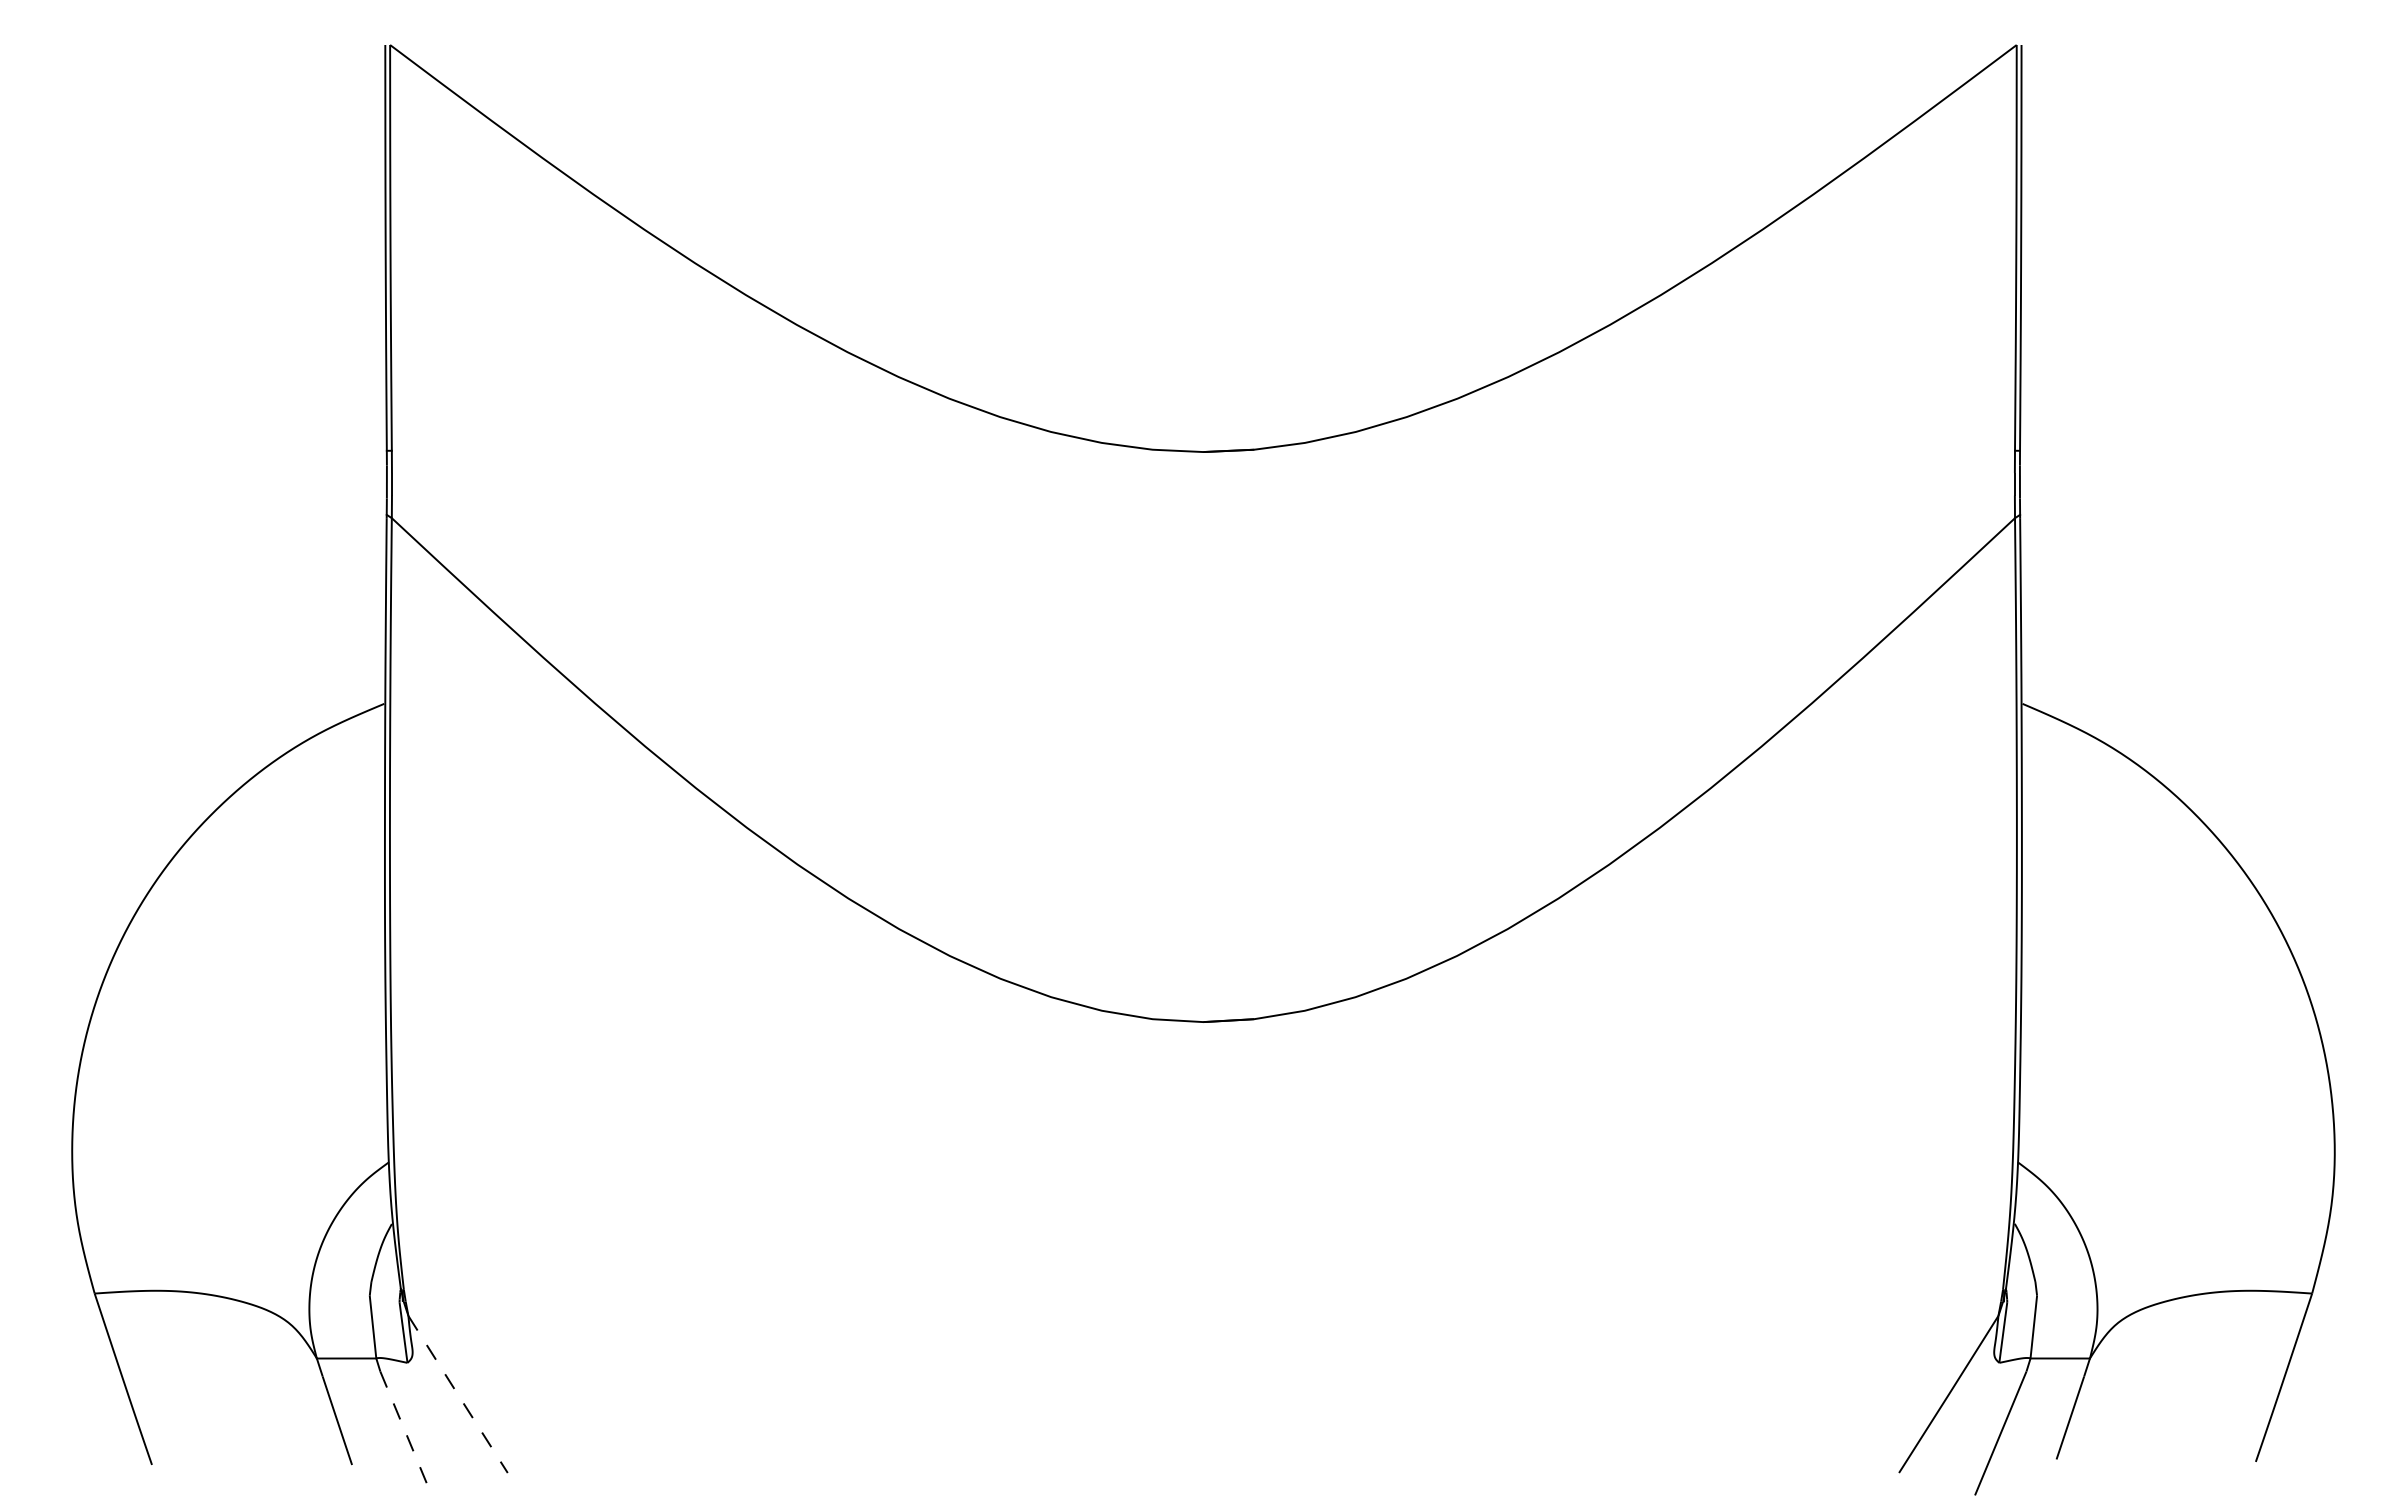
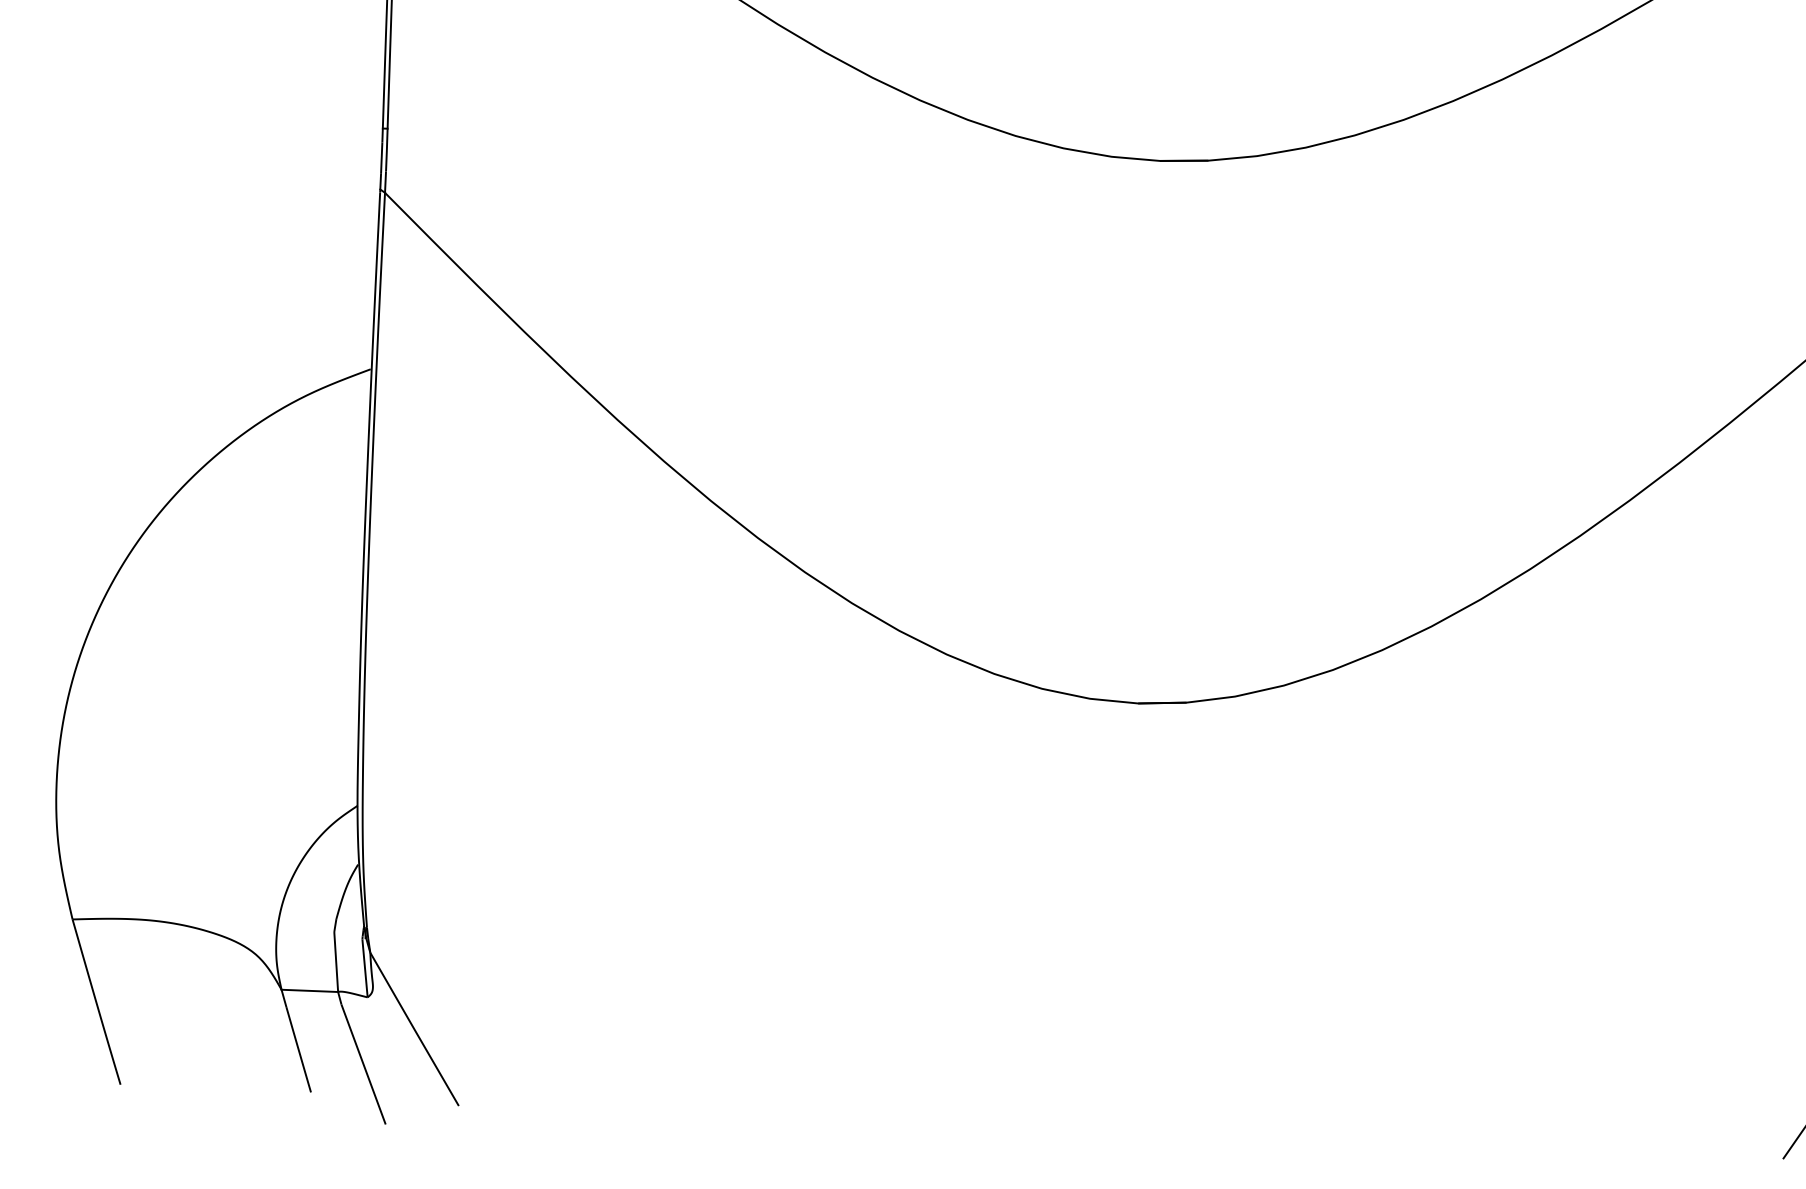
line: (458, 1394) -> (414, 1029), dashed -> solid
line: (406, 1434) -> (363, 1065), dashed -> solid

